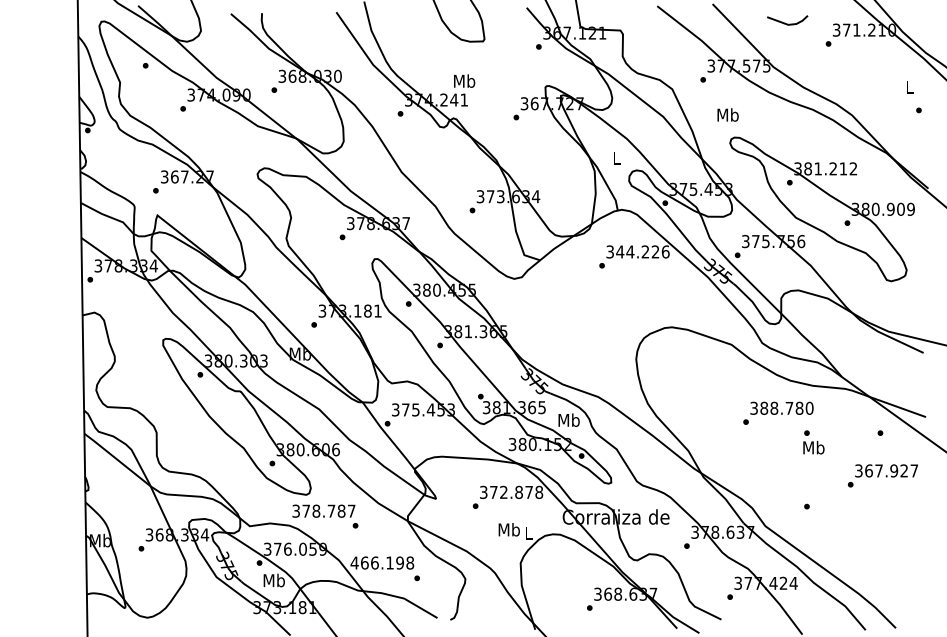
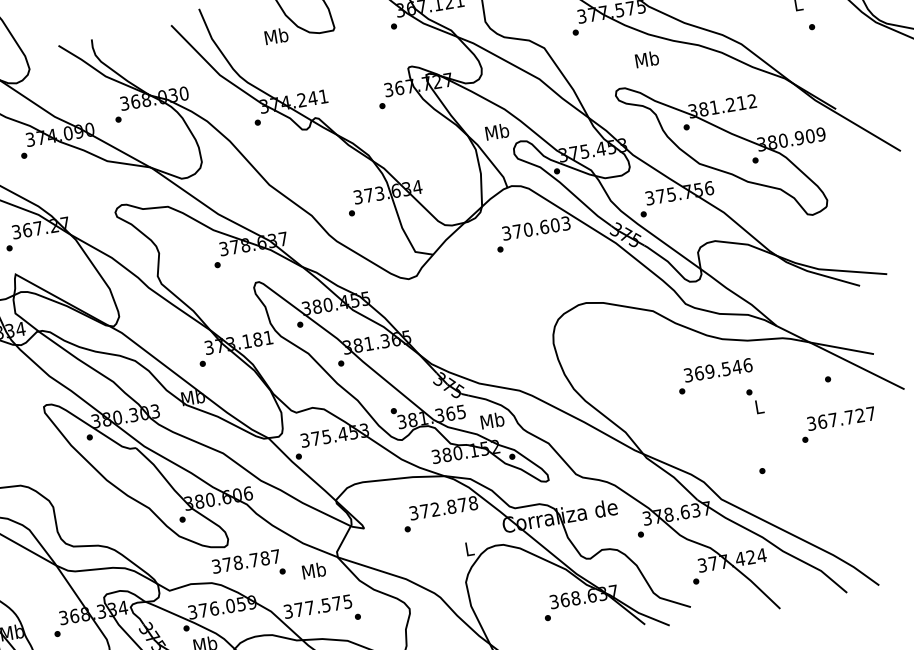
text: (464, 80) -> (276, 35), moved
text: (727, 114) -> (646, 59), moved
text: (616, 157) -> (496, 131), L -> Mb
text: (642, 251) -> (541, 227), 344.226 -> 370.603
text: (786, 407) -> (722, 368), 388.780 -> 369.546
text: (813, 447) -> (758, 406), Mb -> L
text: (894, 470) -> (849, 416), 367.927 -> 367.727
text: (508, 529) -> (313, 570), moved
text: (382, 562) -> (318, 606), 466.198 -> 377.575

